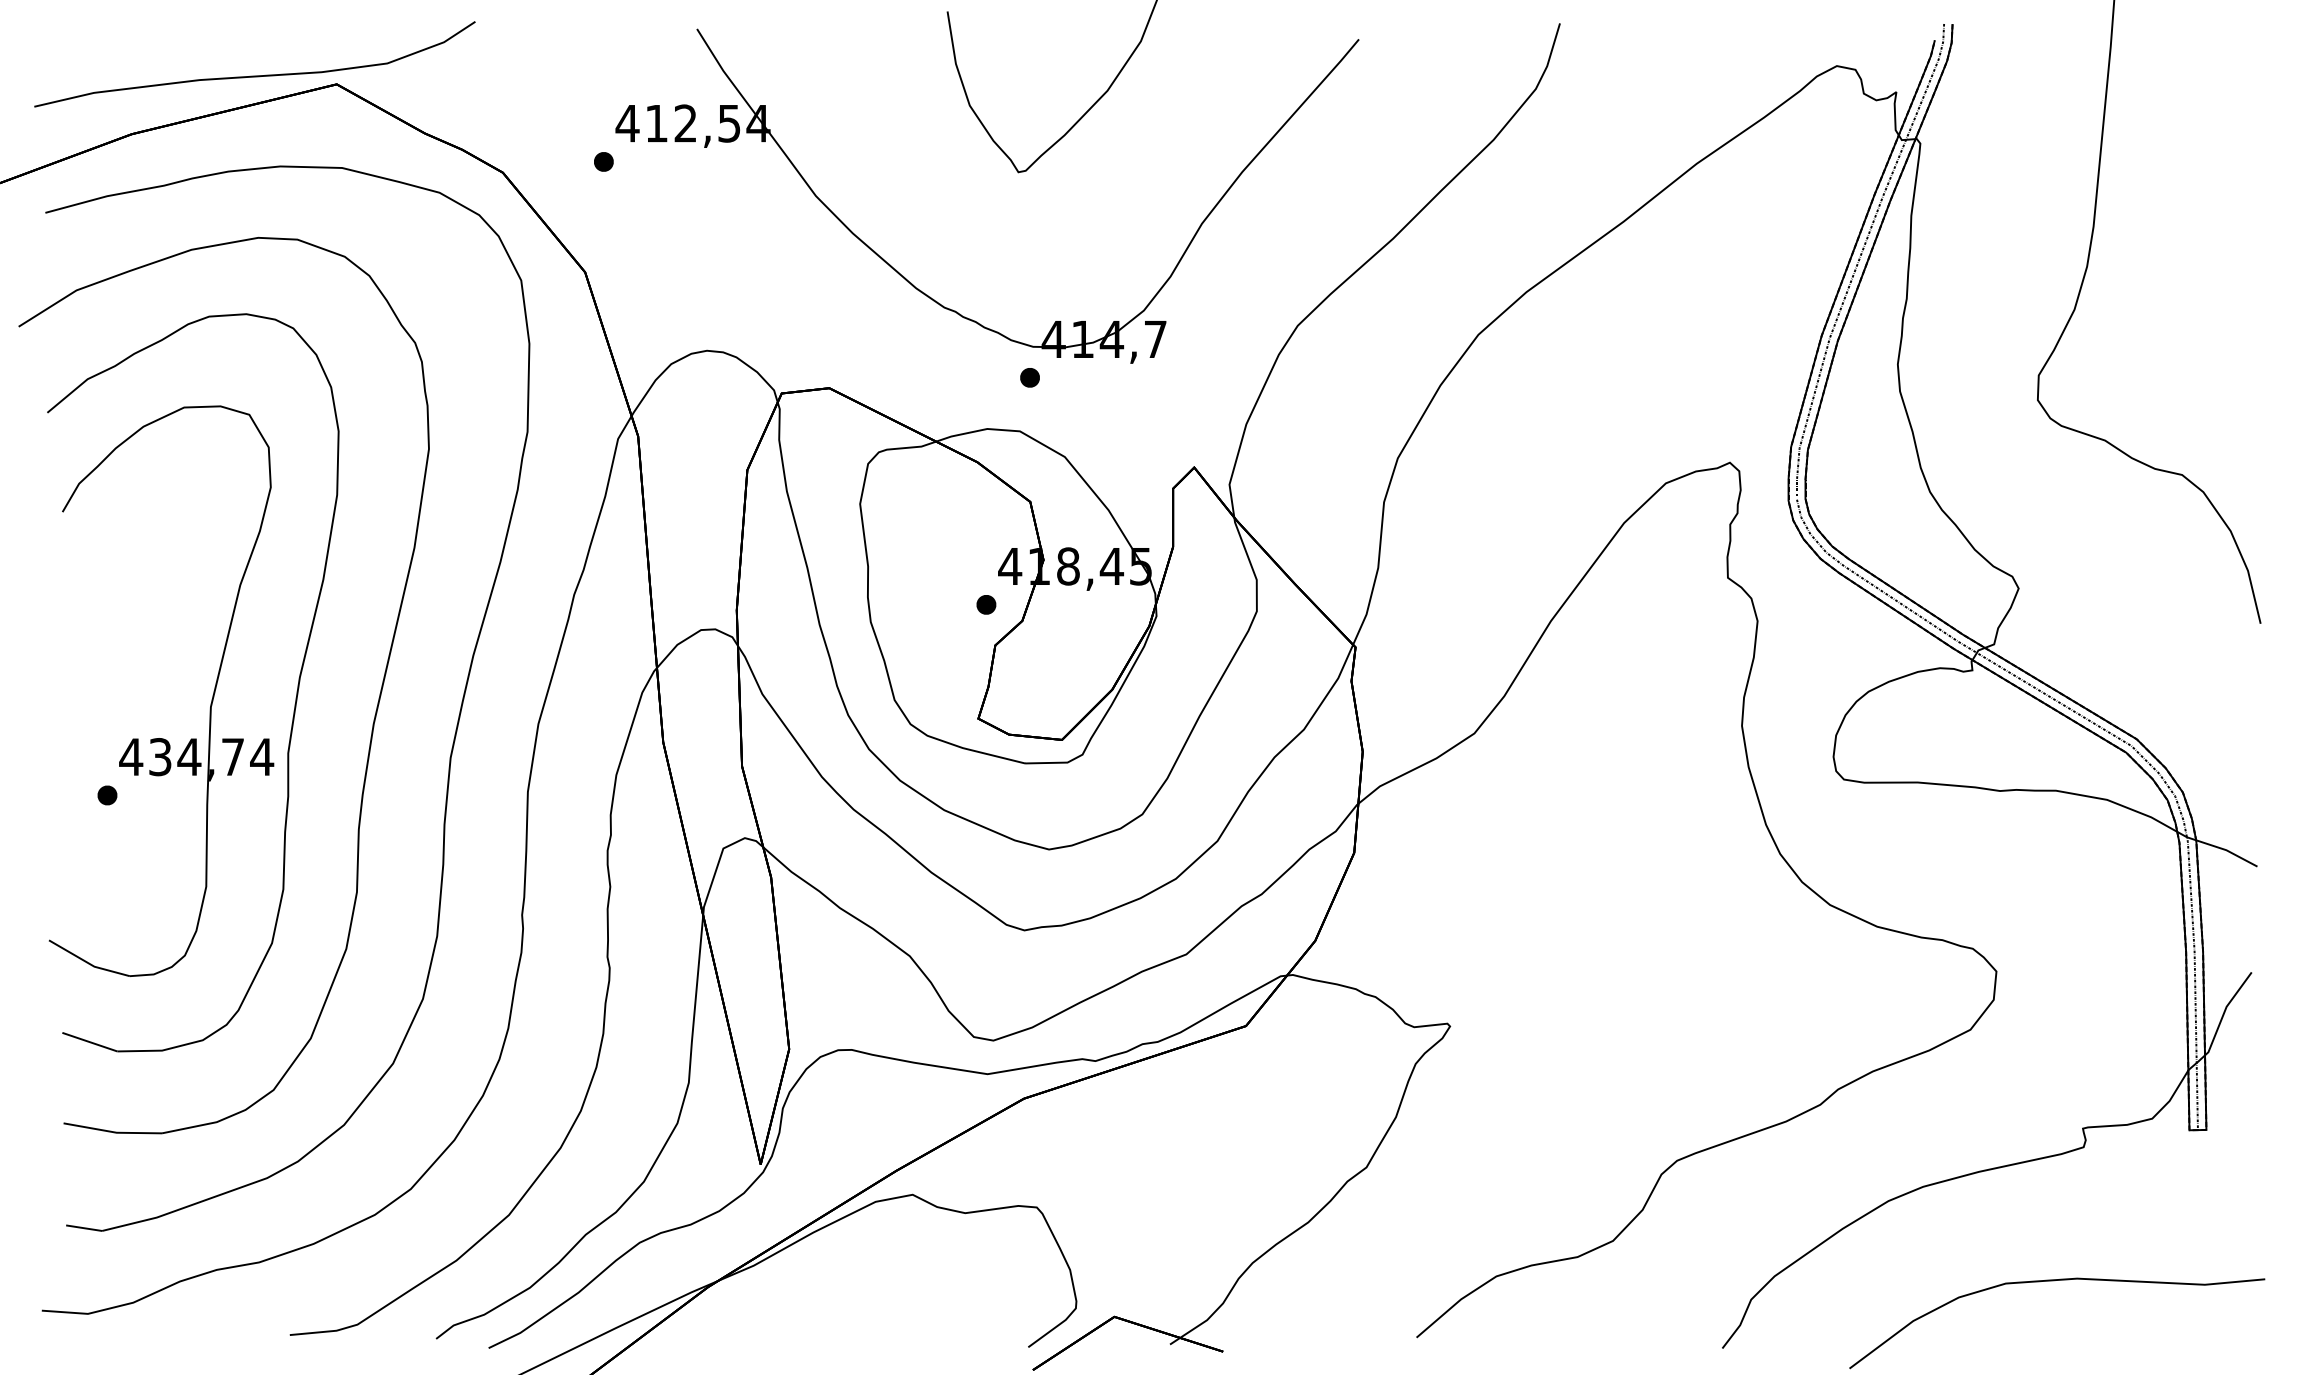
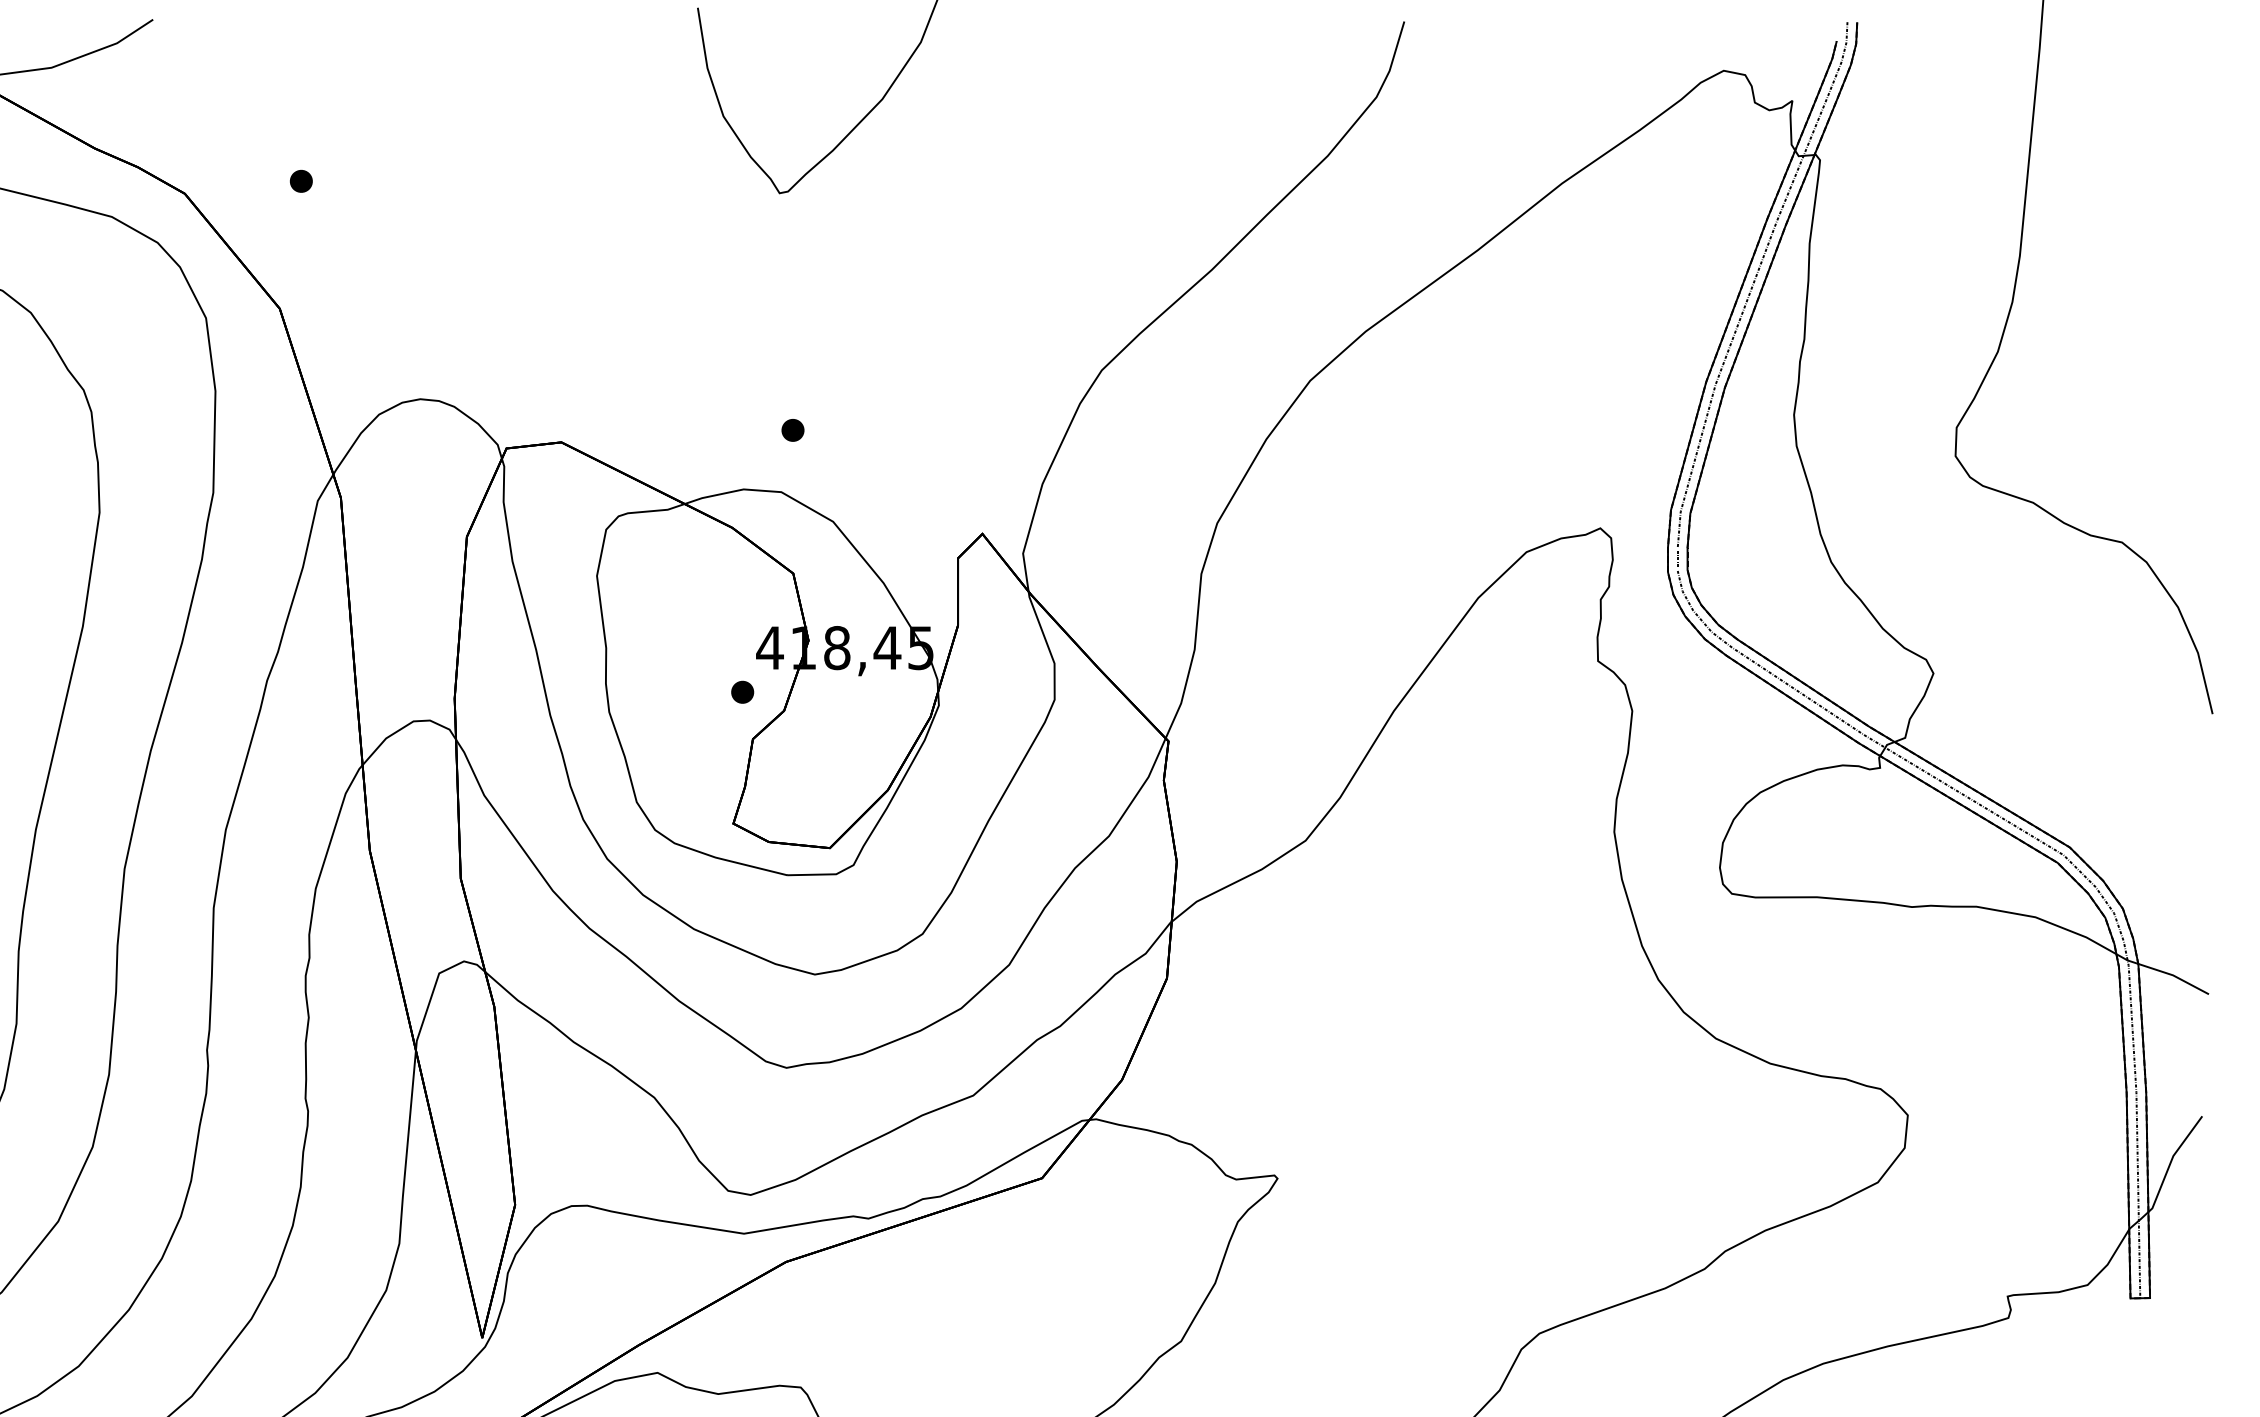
part: (911, 282) -> (656, 320), removed

